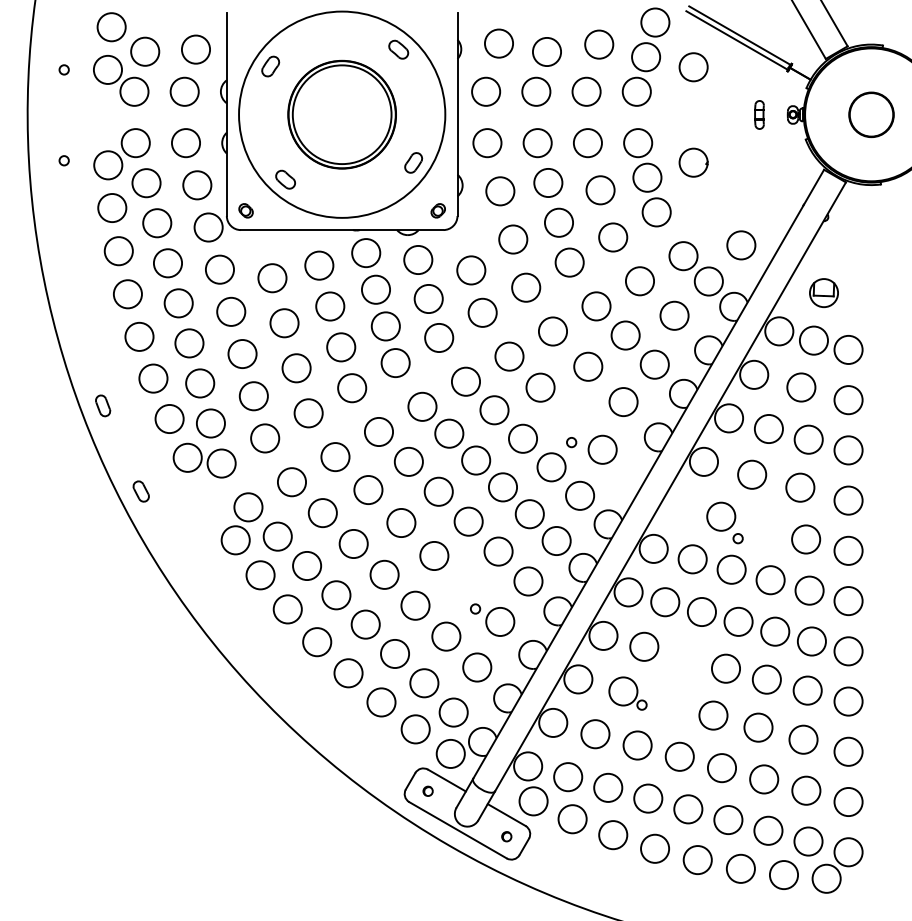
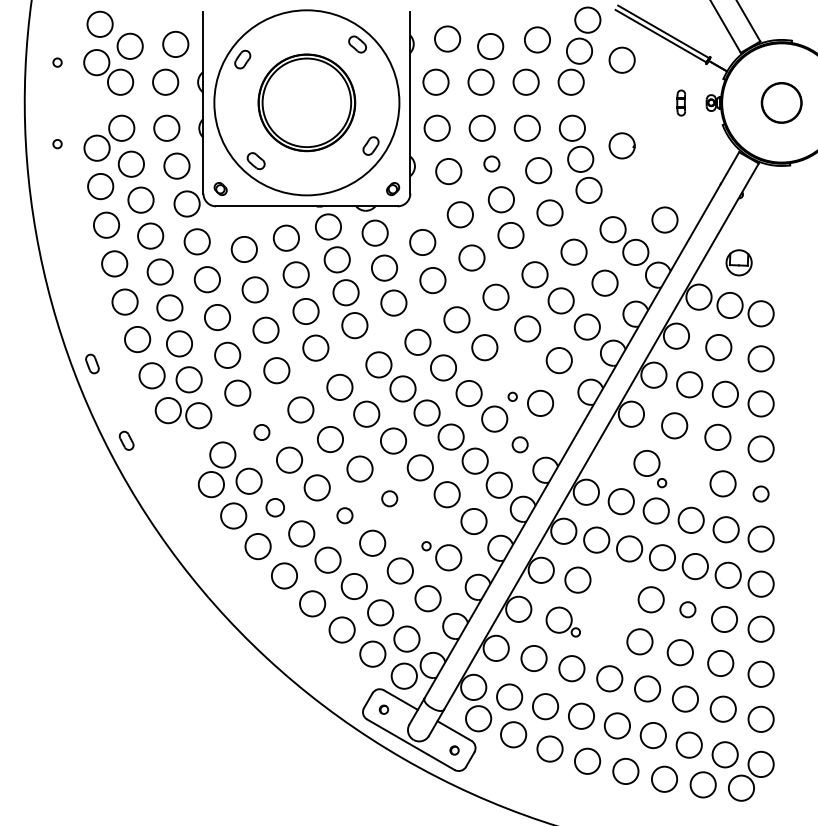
circle: (547, 182) -> (491, 163), size x0.6
circle: (291, 482) -> (261, 432), size x0.6
circle: (579, 495) -> (519, 444), size x0.6
circle: (847, 550) -> (760, 493), size x0.6
circle: (434, 555) -> (389, 498), size x0.6
circle: (306, 565) -> (274, 507), size x0.7
circle: (384, 574) -> (344, 515), size x0.6
circle: (766, 679) -> (687, 609), size x0.6

